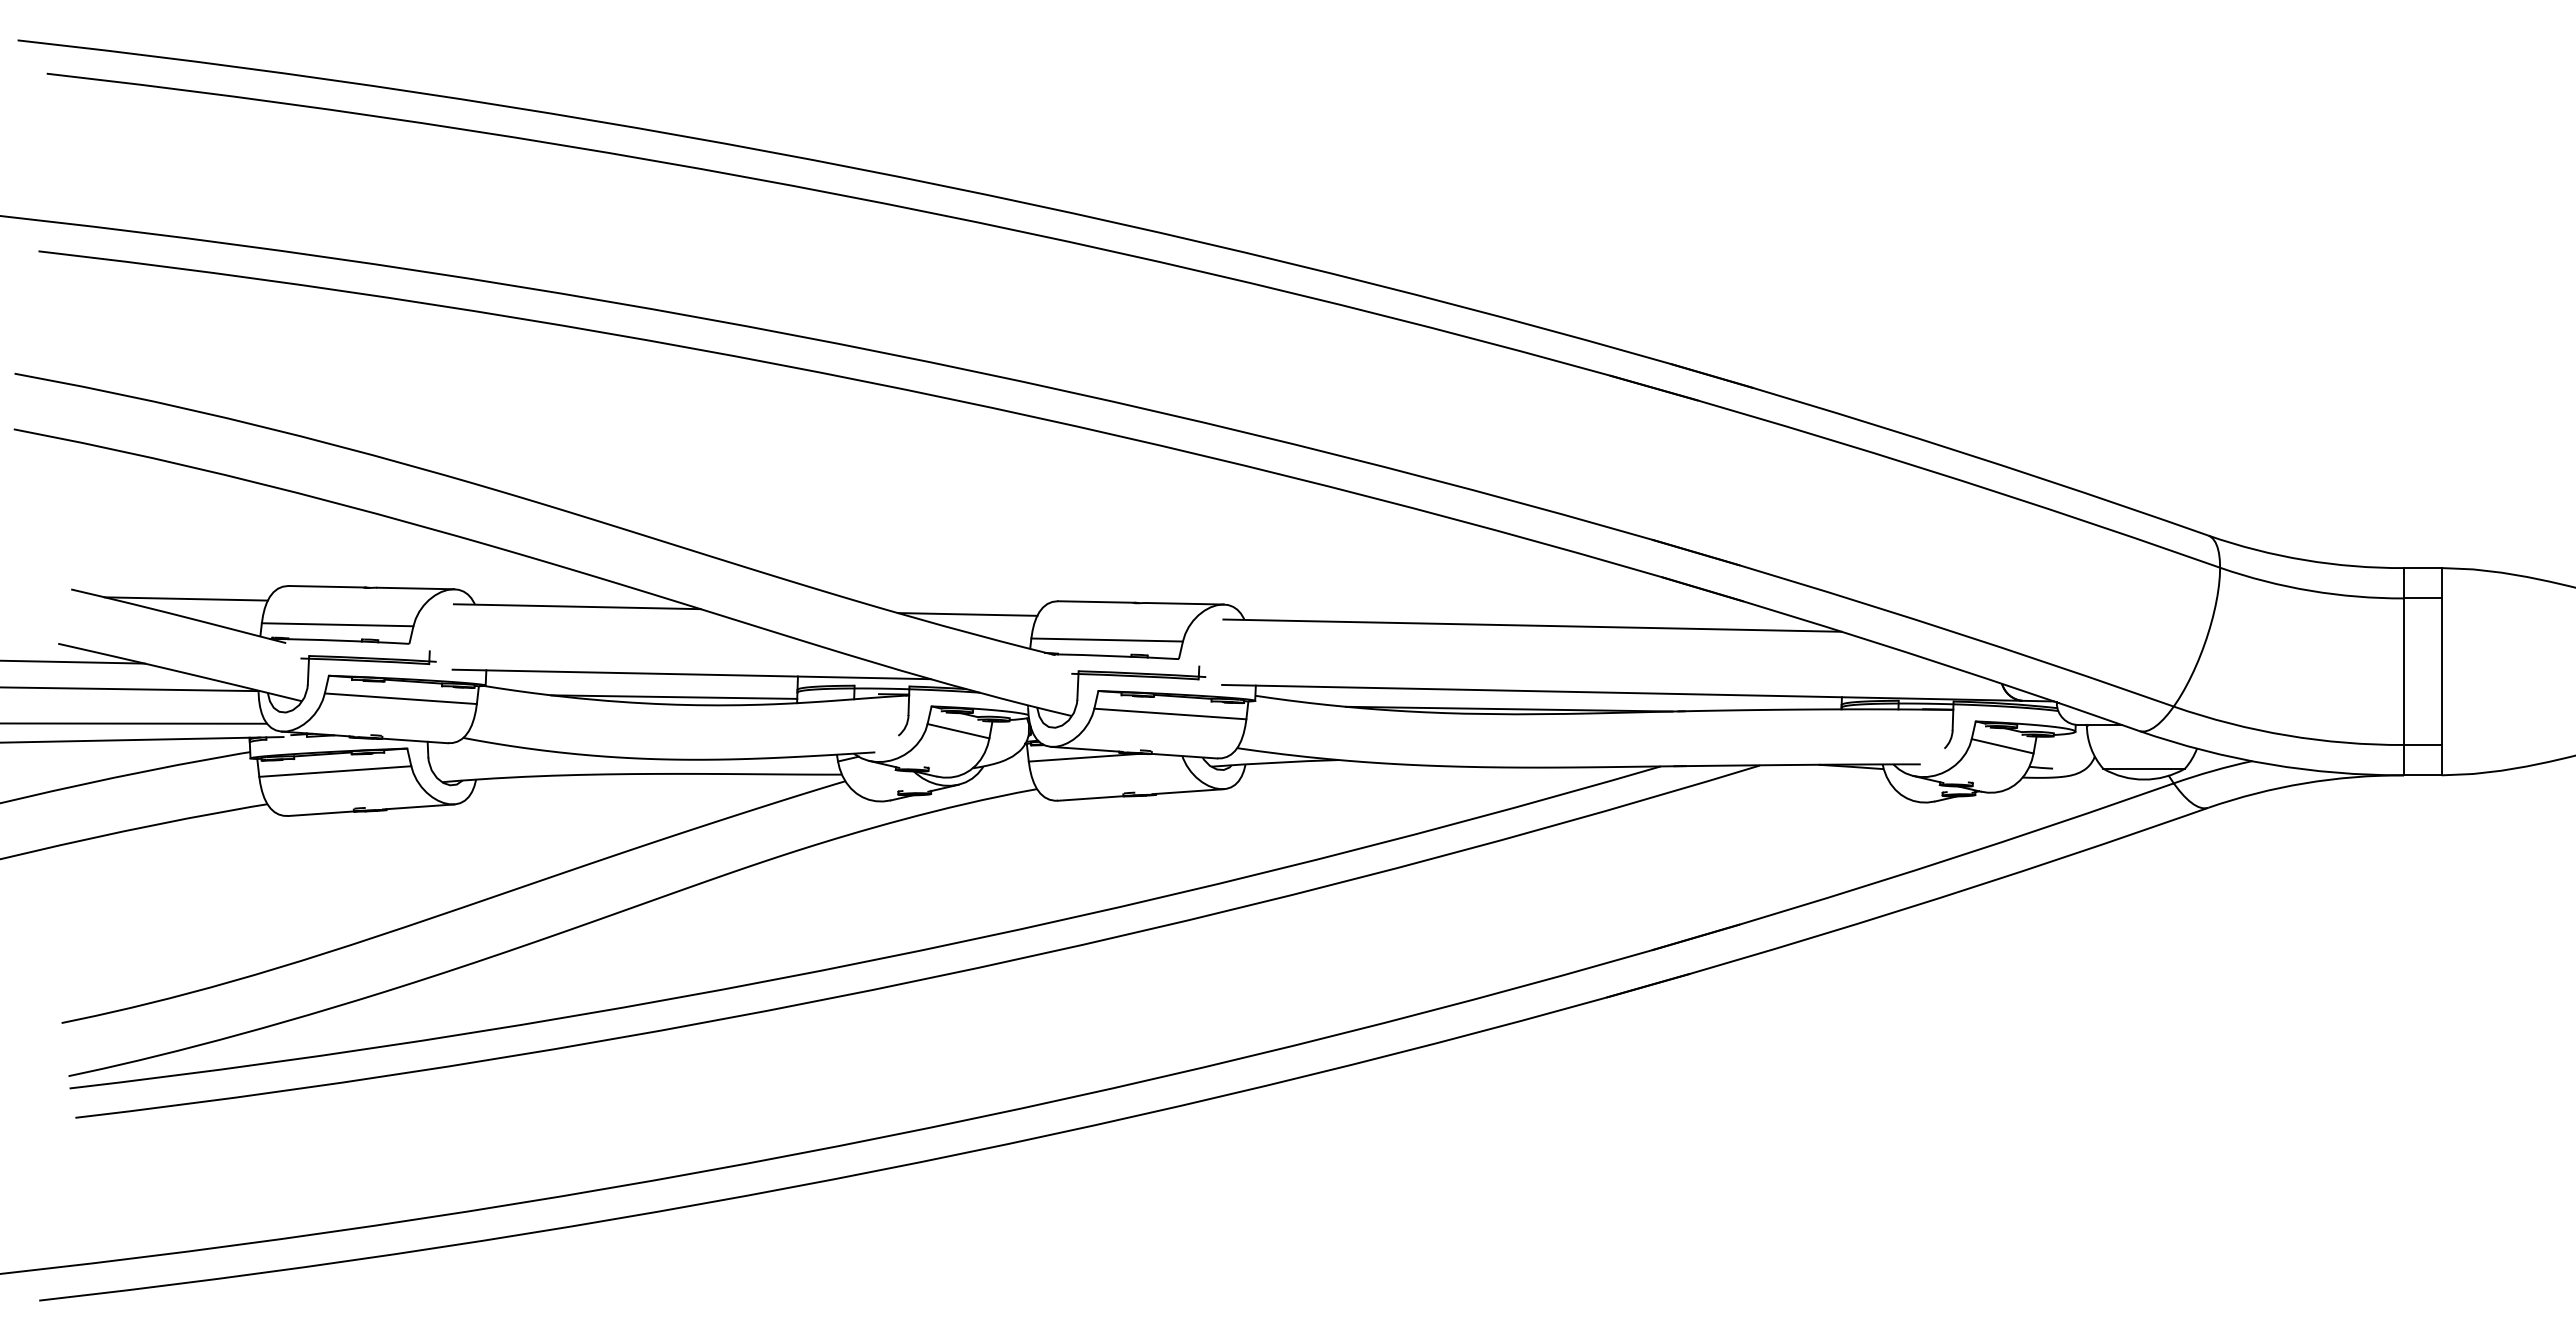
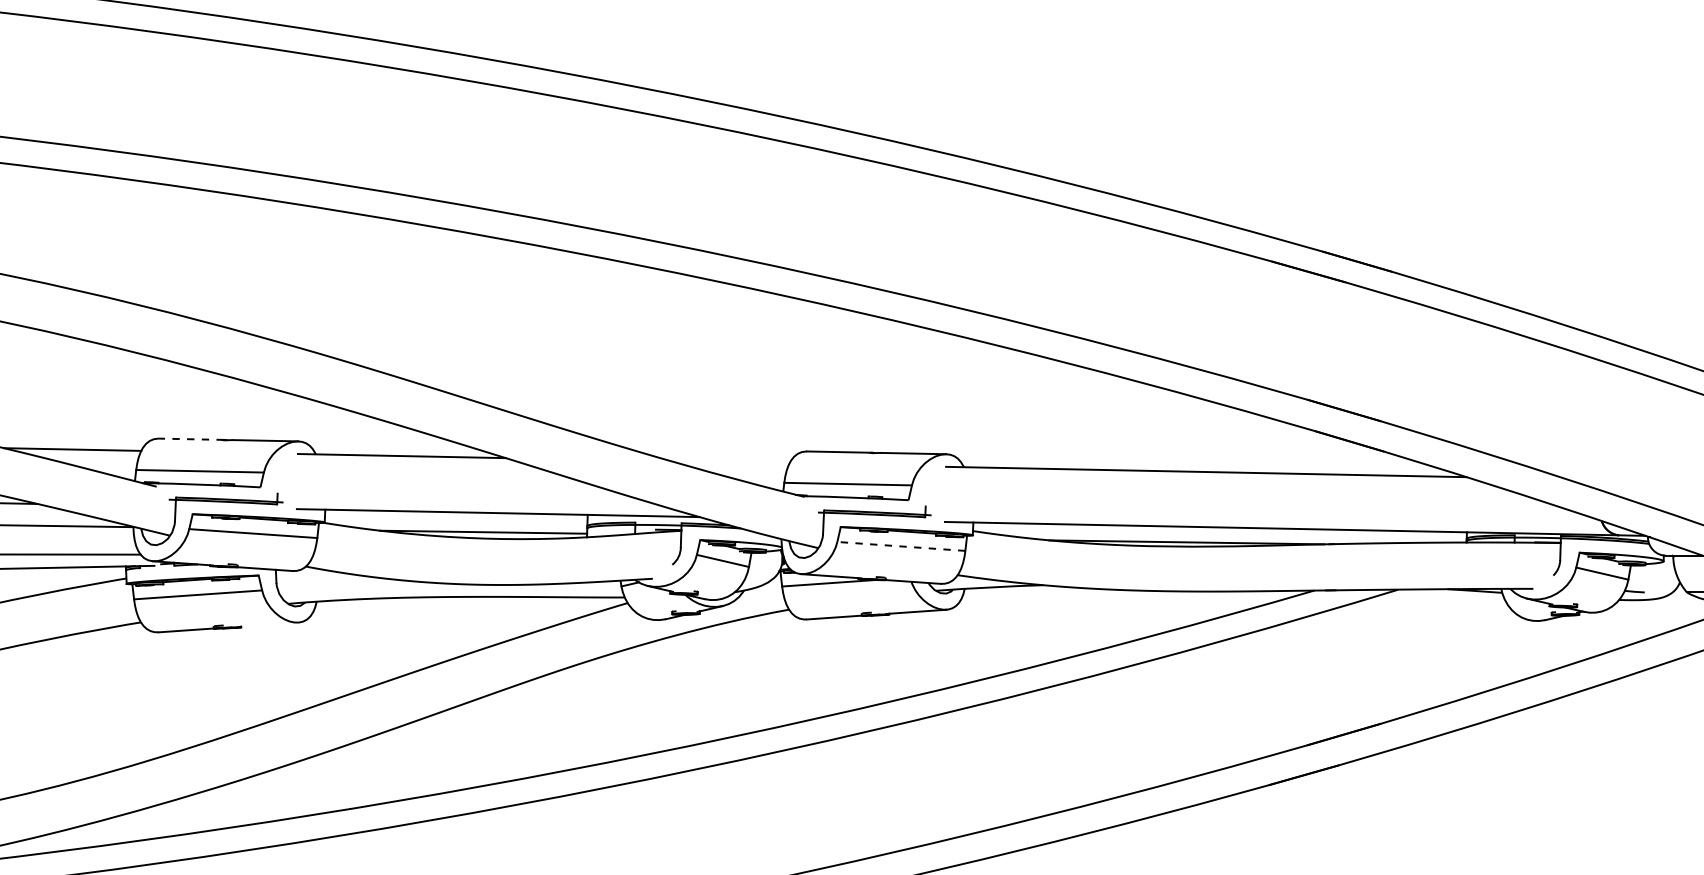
line: (327, 586) -> (191, 439), solid -> dashed
line: (967, 614) -> (730, 462), removed
line: (1169, 713) -> (900, 546), solid -> dashed
line: (418, 806) -> (268, 624), removed

